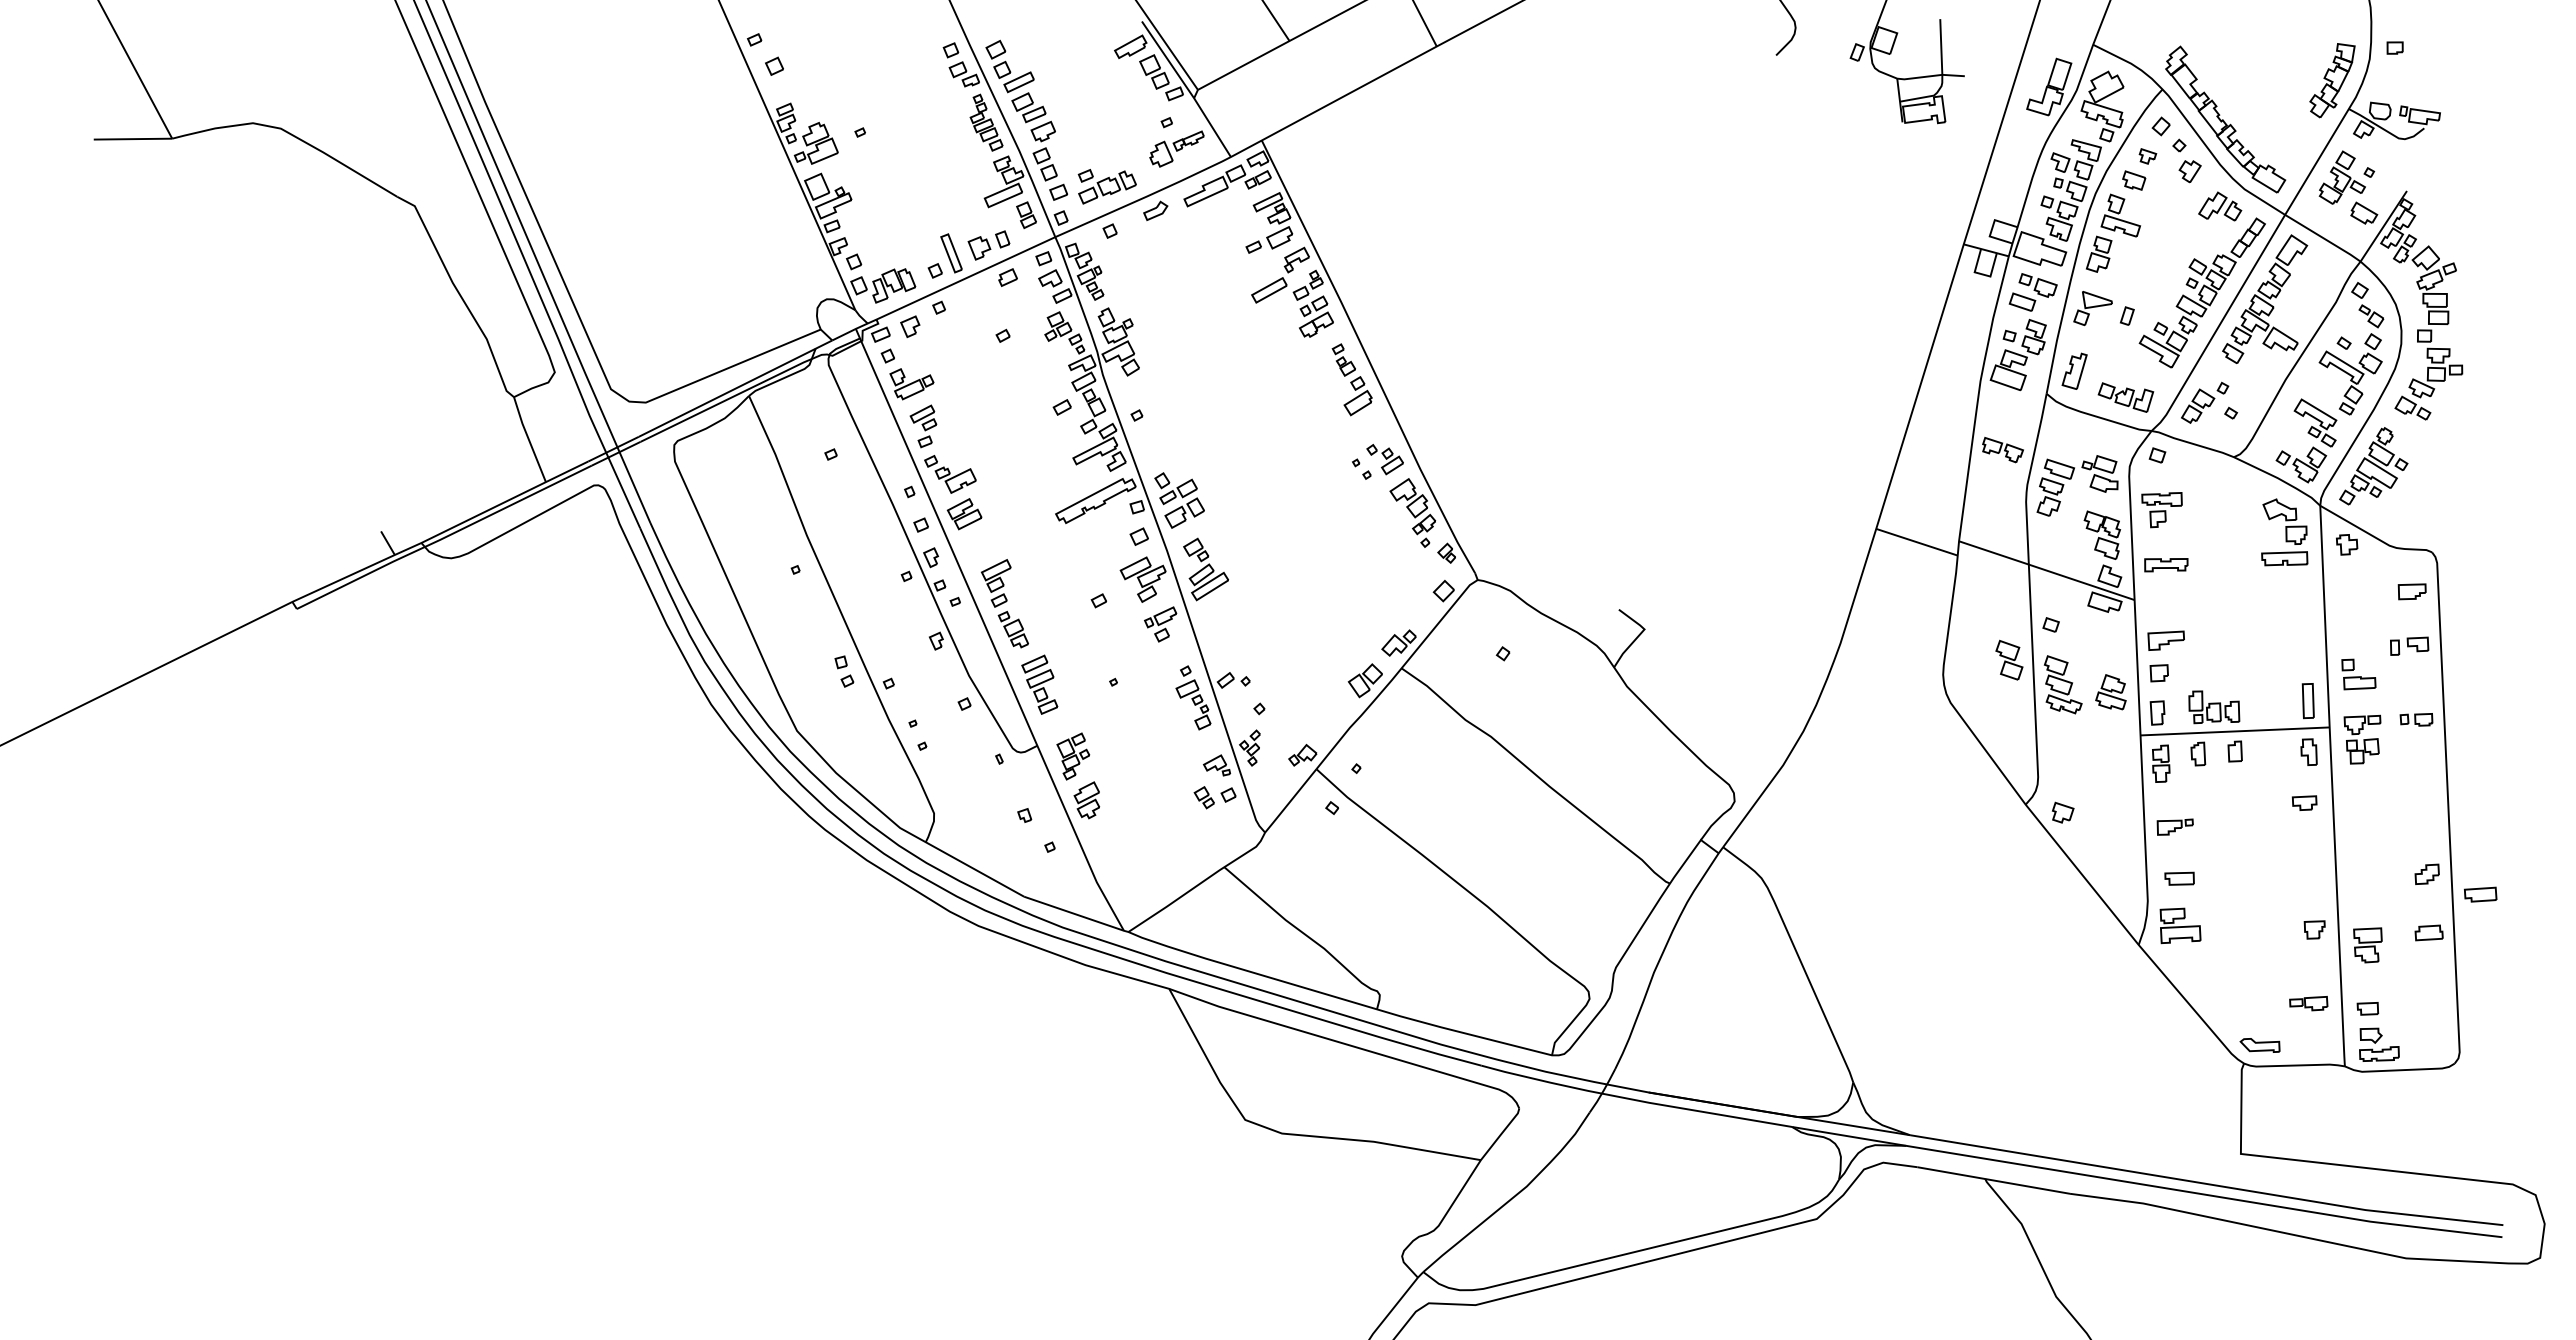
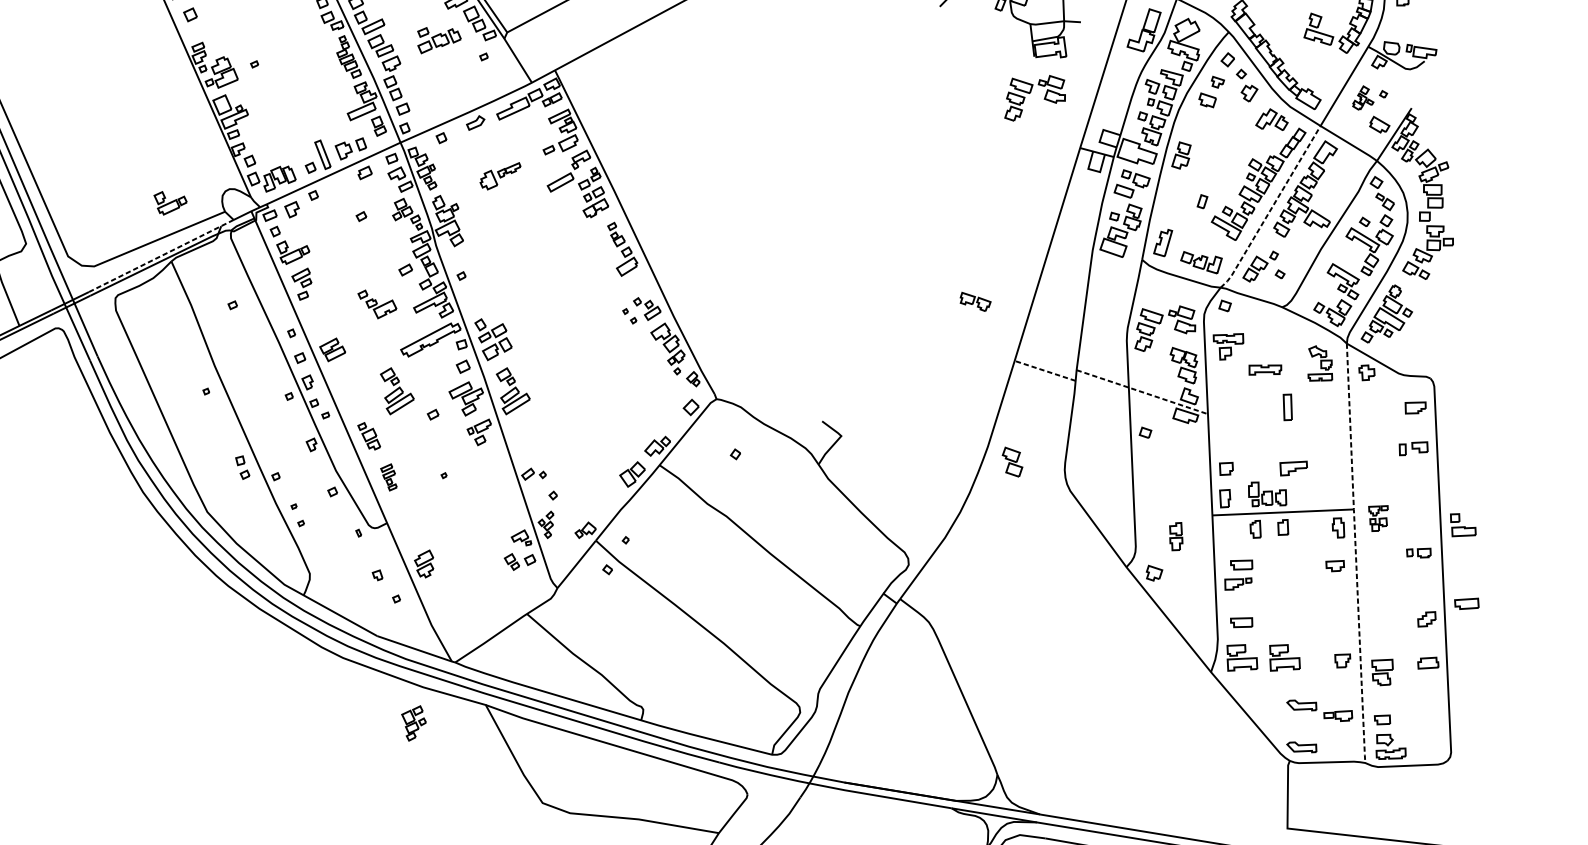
part: (1176, 148) -> (500, 175), moved
part: (1897, 171) -> (1030, 93), added
part: (2341, 177) -> (1362, 98), size x0.6
part: (1106, 186) -> (438, 40), moved
part: (2120, 215) -> (1318, 29), moved
part: (2092, 308) -> (1176, 196), removed
part: (747, 318) -> (170, 203), added
line: (2219, 325) -> (1271, 208), solid -> dashed
line: (736, 388) -> (162, 255), solid -> dashed
part: (2002, 450) -> (975, 302), moved
part: (950, 474) -> (377, 304), moved
part: (2284, 532) -> (1320, 363), size x0.7
line: (1916, 542) -> (1044, 371), solid -> dashed
part: (2166, 565) -> (1265, 370), moved
part: (1050, 569) -> (396, 391), added
line: (2046, 570) -> (1142, 392), solid -> dashed
part: (995, 583) -> (355, 401), removed
part: (2165, 640) -> (1293, 468), moved
part: (2009, 659) -> (1012, 461), moved
part: (2358, 674) -> (1462, 525), moved
part: (1039, 684) -> (388, 477), size x0.6
part: (2062, 684) -> (1154, 477), removed
part: (2110, 692) -> (1189, 483), removed
part: (1193, 697) -> (503, 487), removed
part: (2307, 701) -> (1287, 407), moved
part: (2416, 719) -> (1418, 552), moved
part: (2362, 739) -> (1378, 518), size x0.7
part: (1073, 756) -> (414, 723), moved
part: (2161, 763) -> (1176, 536), moved
line: (2332, 787) -> (1356, 554), solid -> dashed
part: (2179, 801) -> (1241, 564), added
part: (2480, 894) -> (1466, 603), moved
part: (2237, 925) -> (1284, 657), added
part: (2259, 989) -> (1301, 705), added

